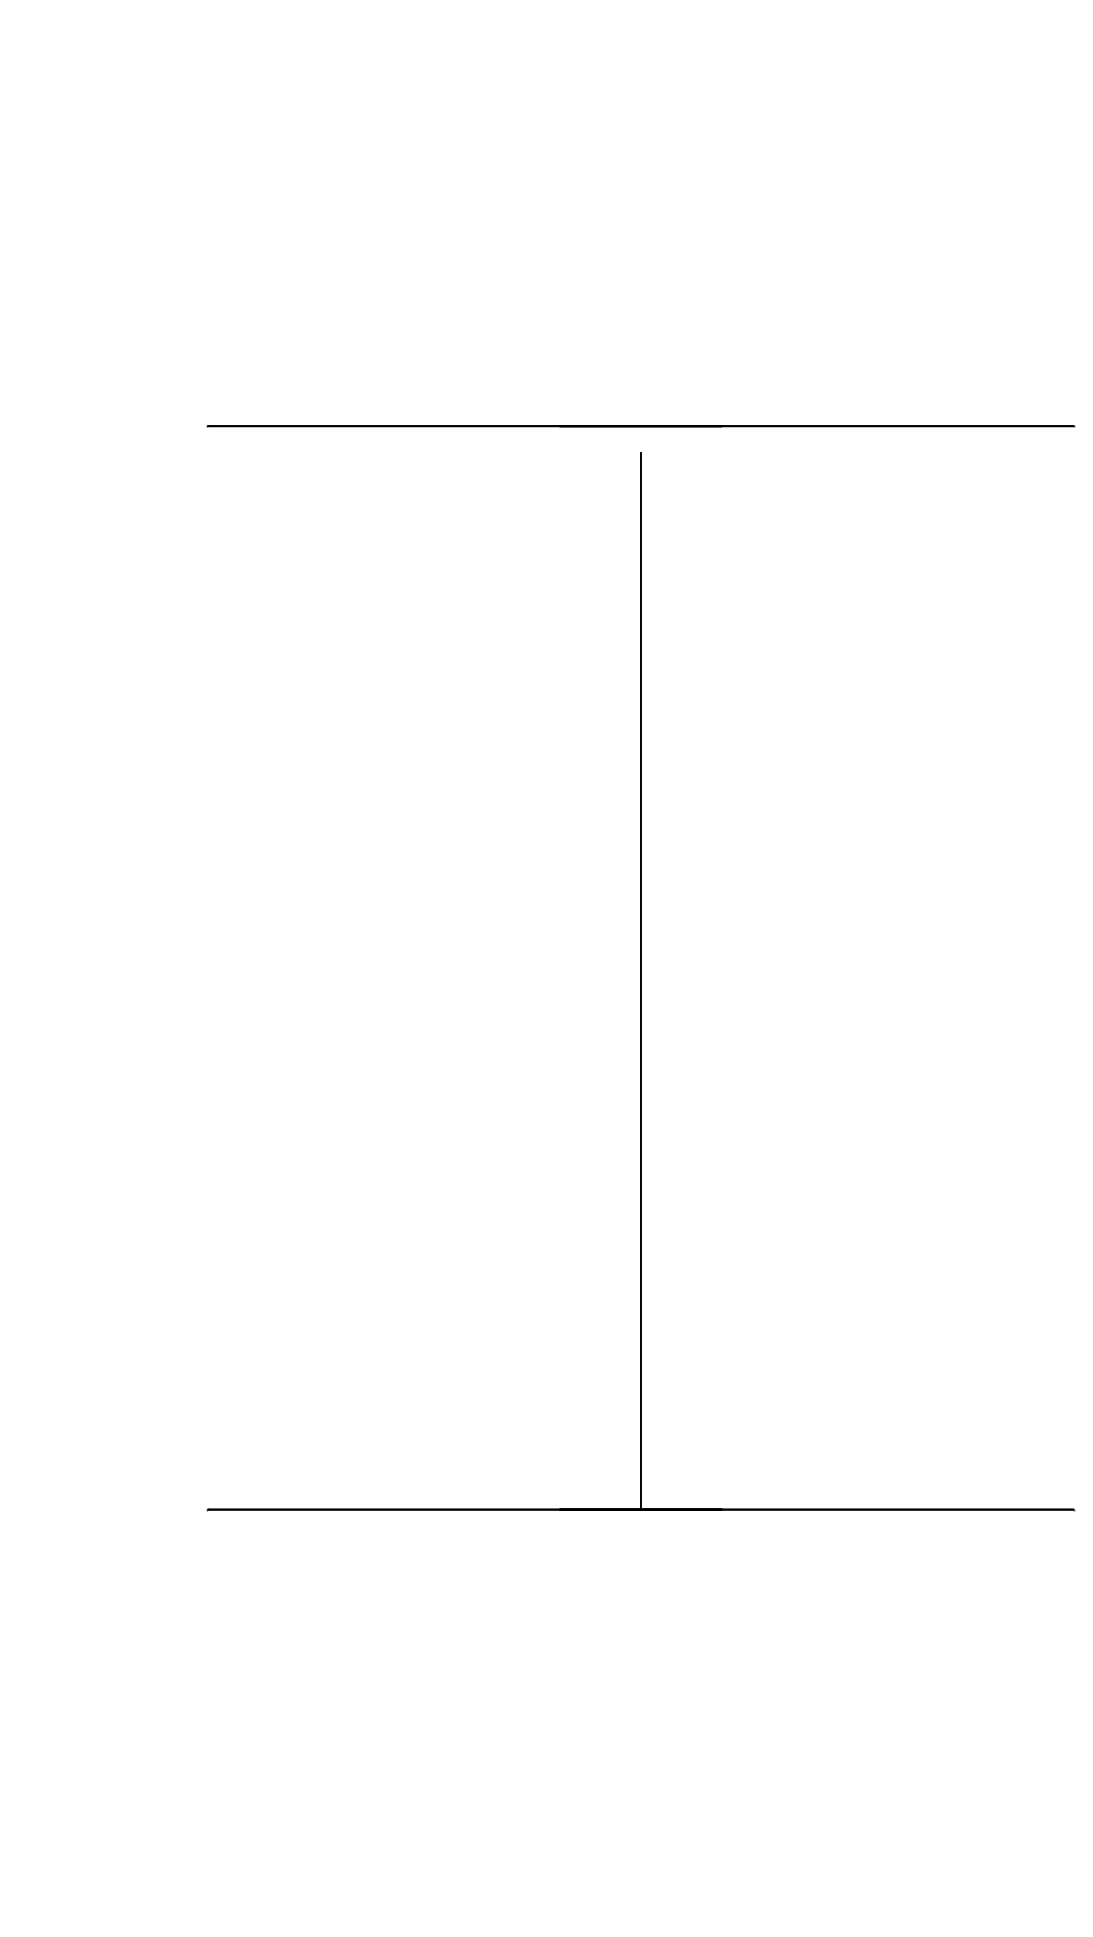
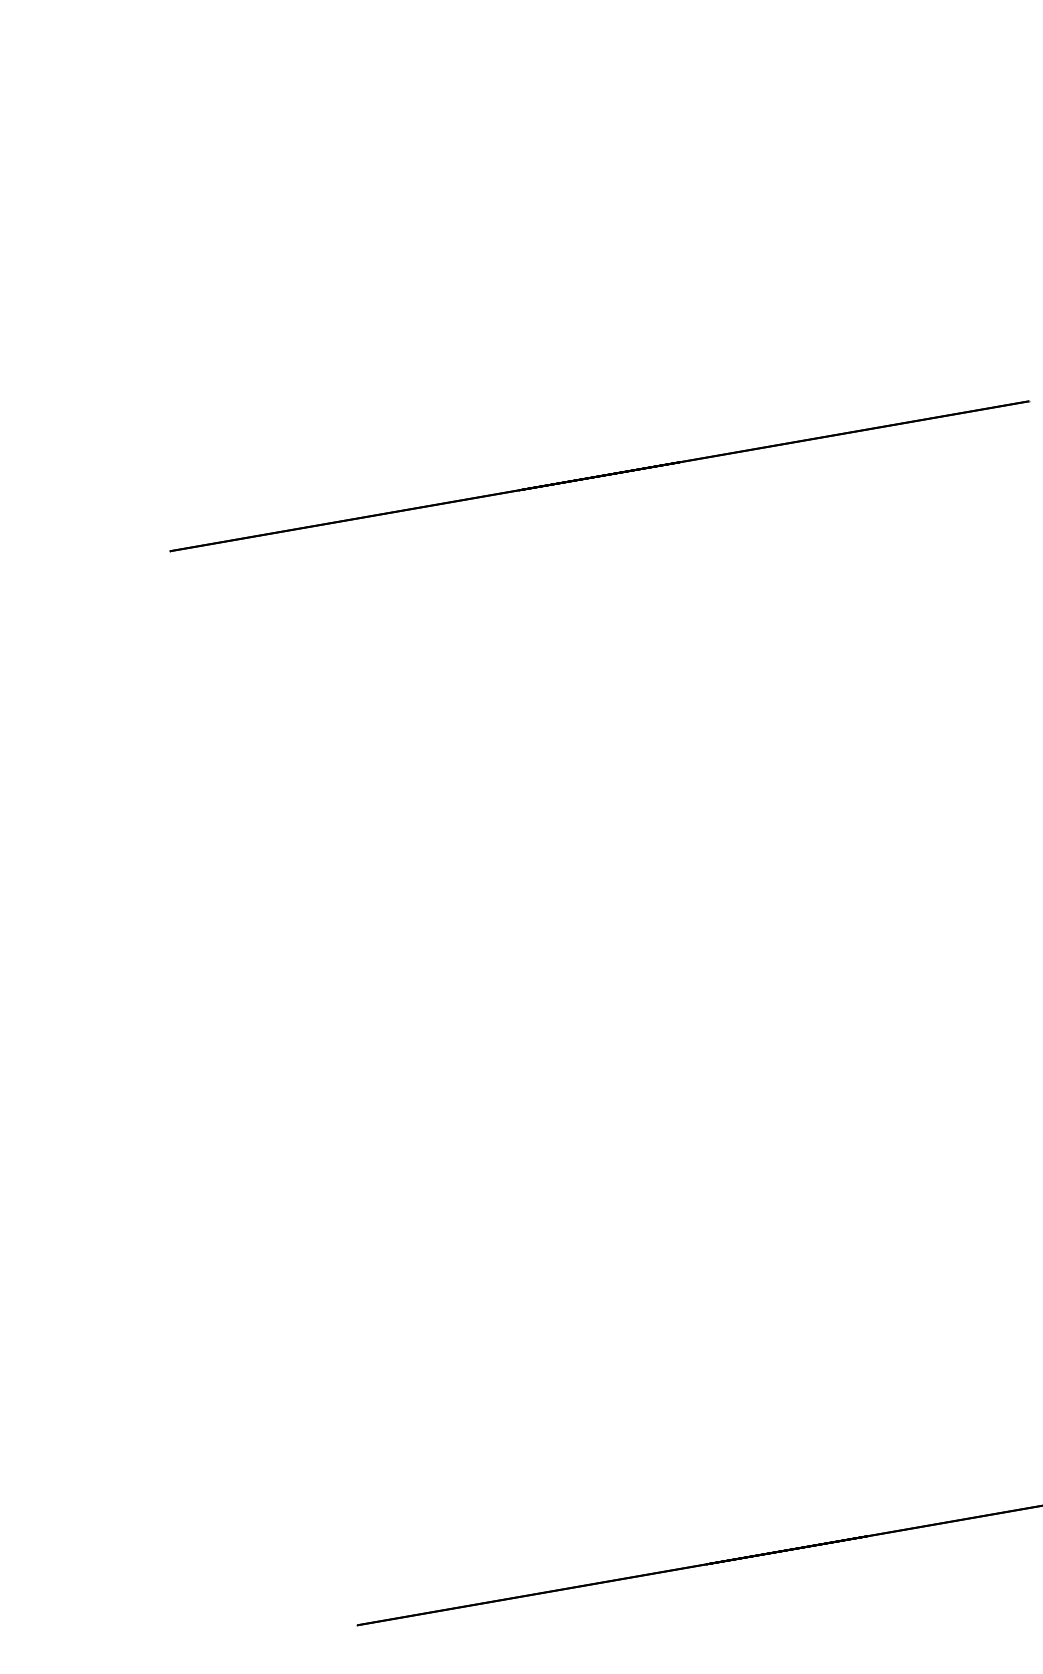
line: (640, 981) -> (695, 1026), removed

